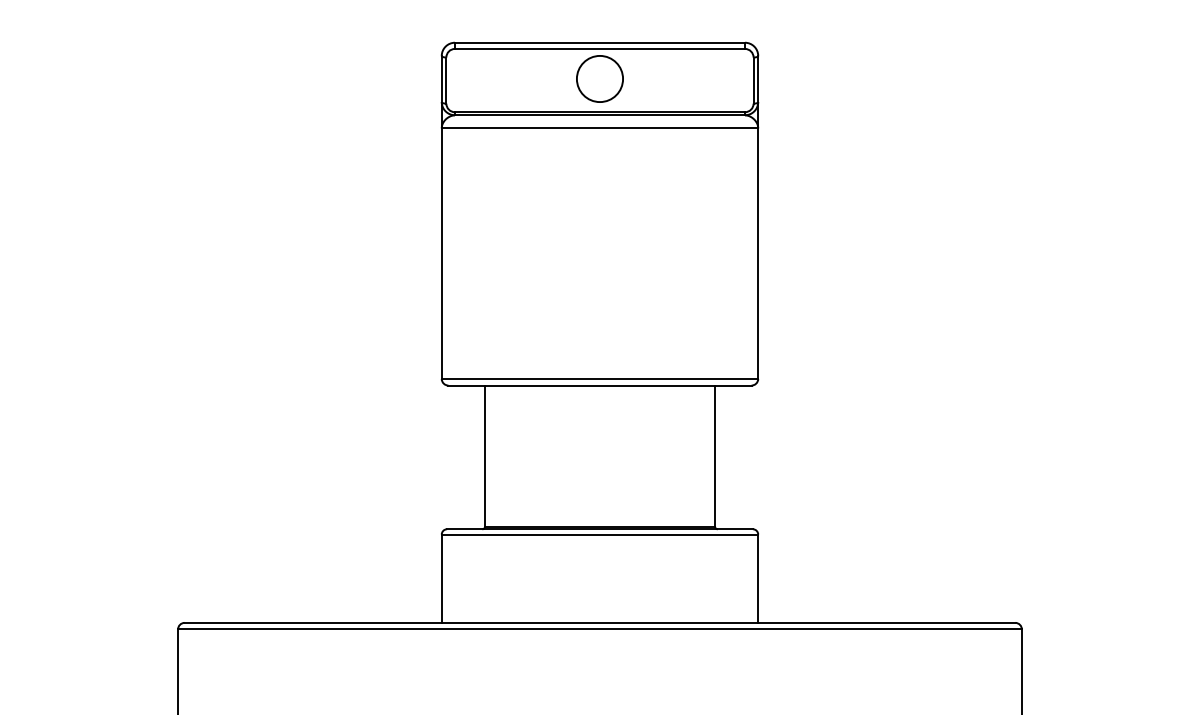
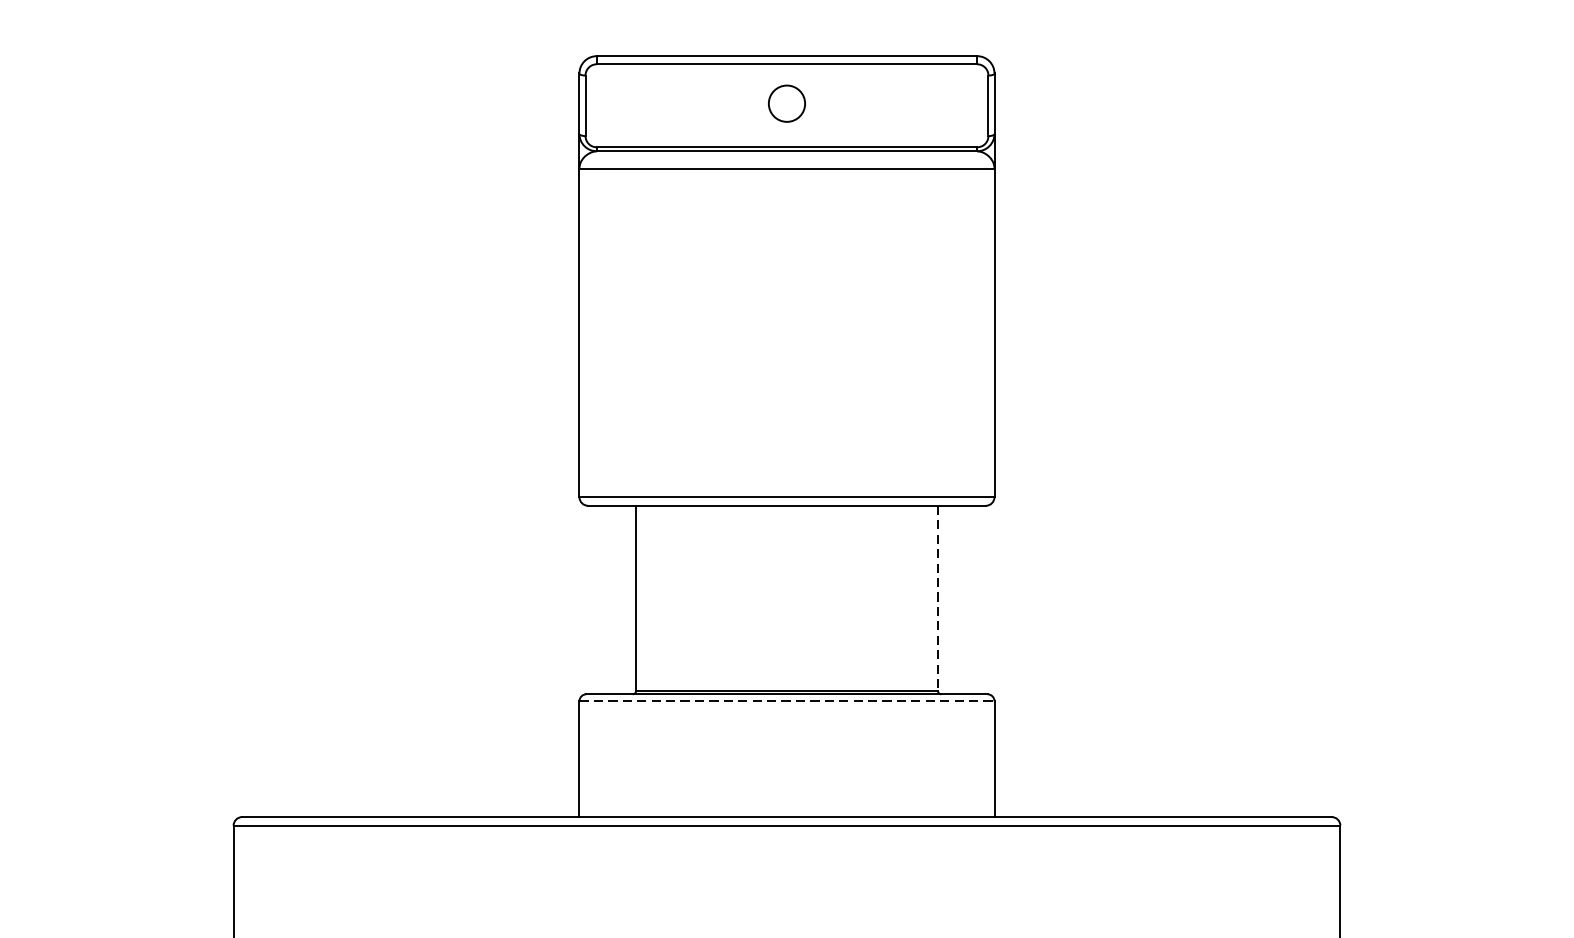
circle: (599, 78) -> (786, 103), size x0.6
line: (715, 456) -> (938, 598), solid -> dashed
line: (600, 534) -> (787, 701), solid -> dashed

